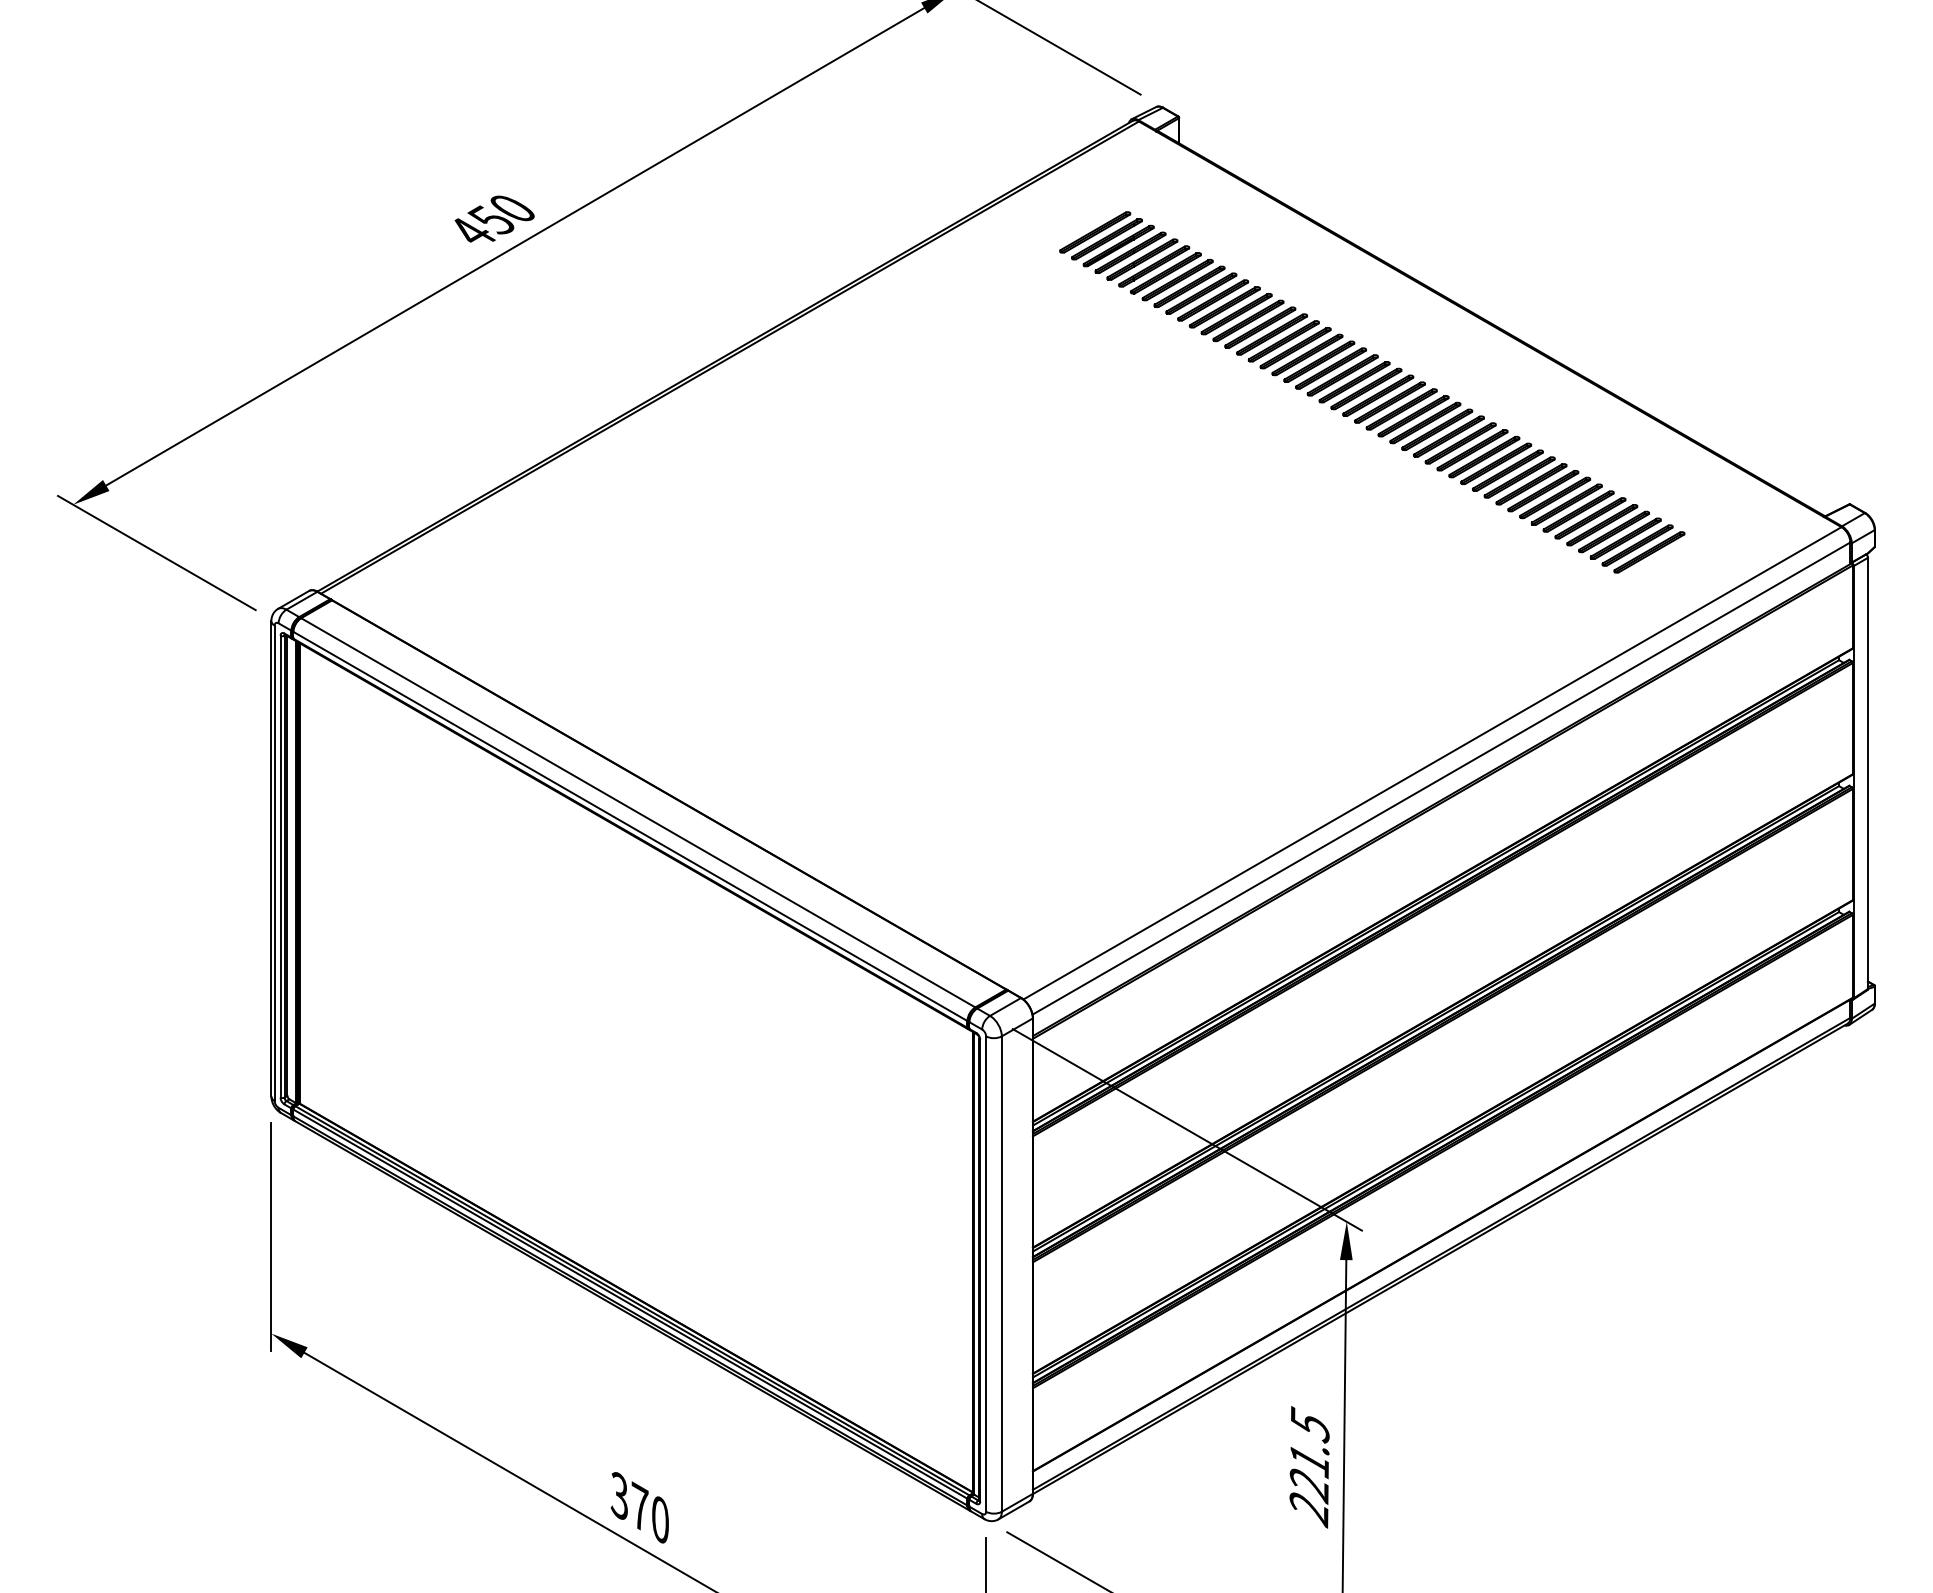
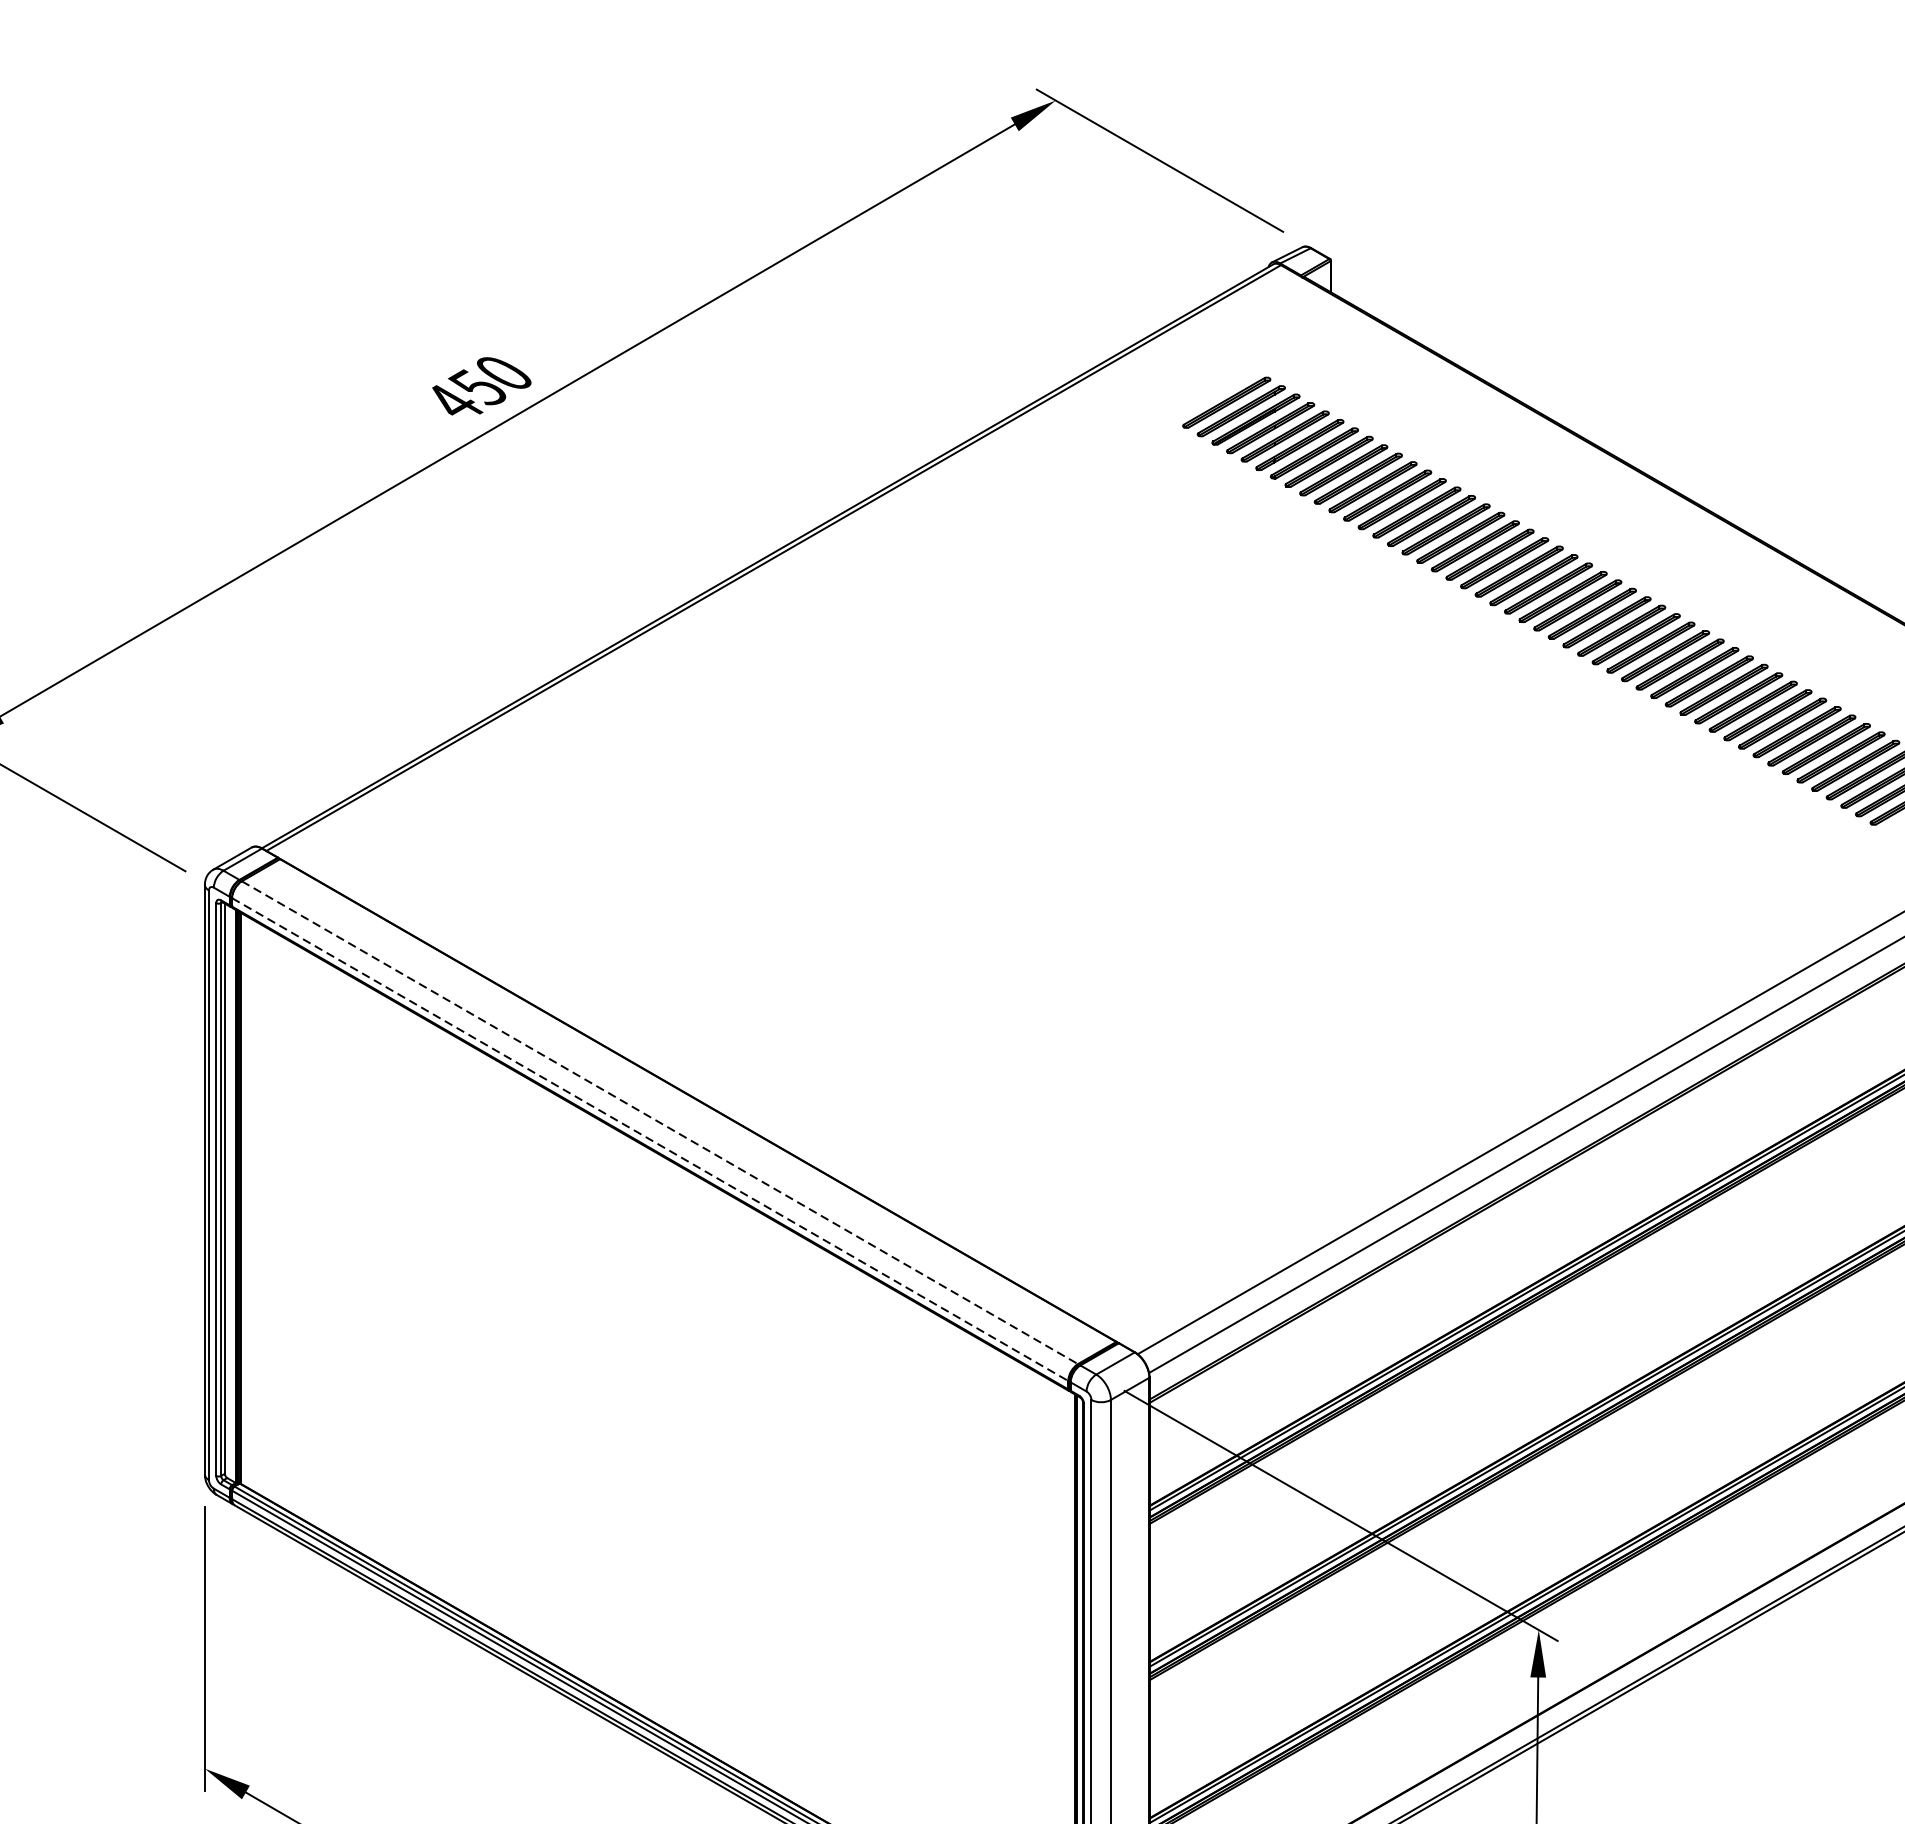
line: (638, 813) -> (660, 1123), solid -> dashed
line: (630, 826) -> (650, 1139), solid -> dashed

